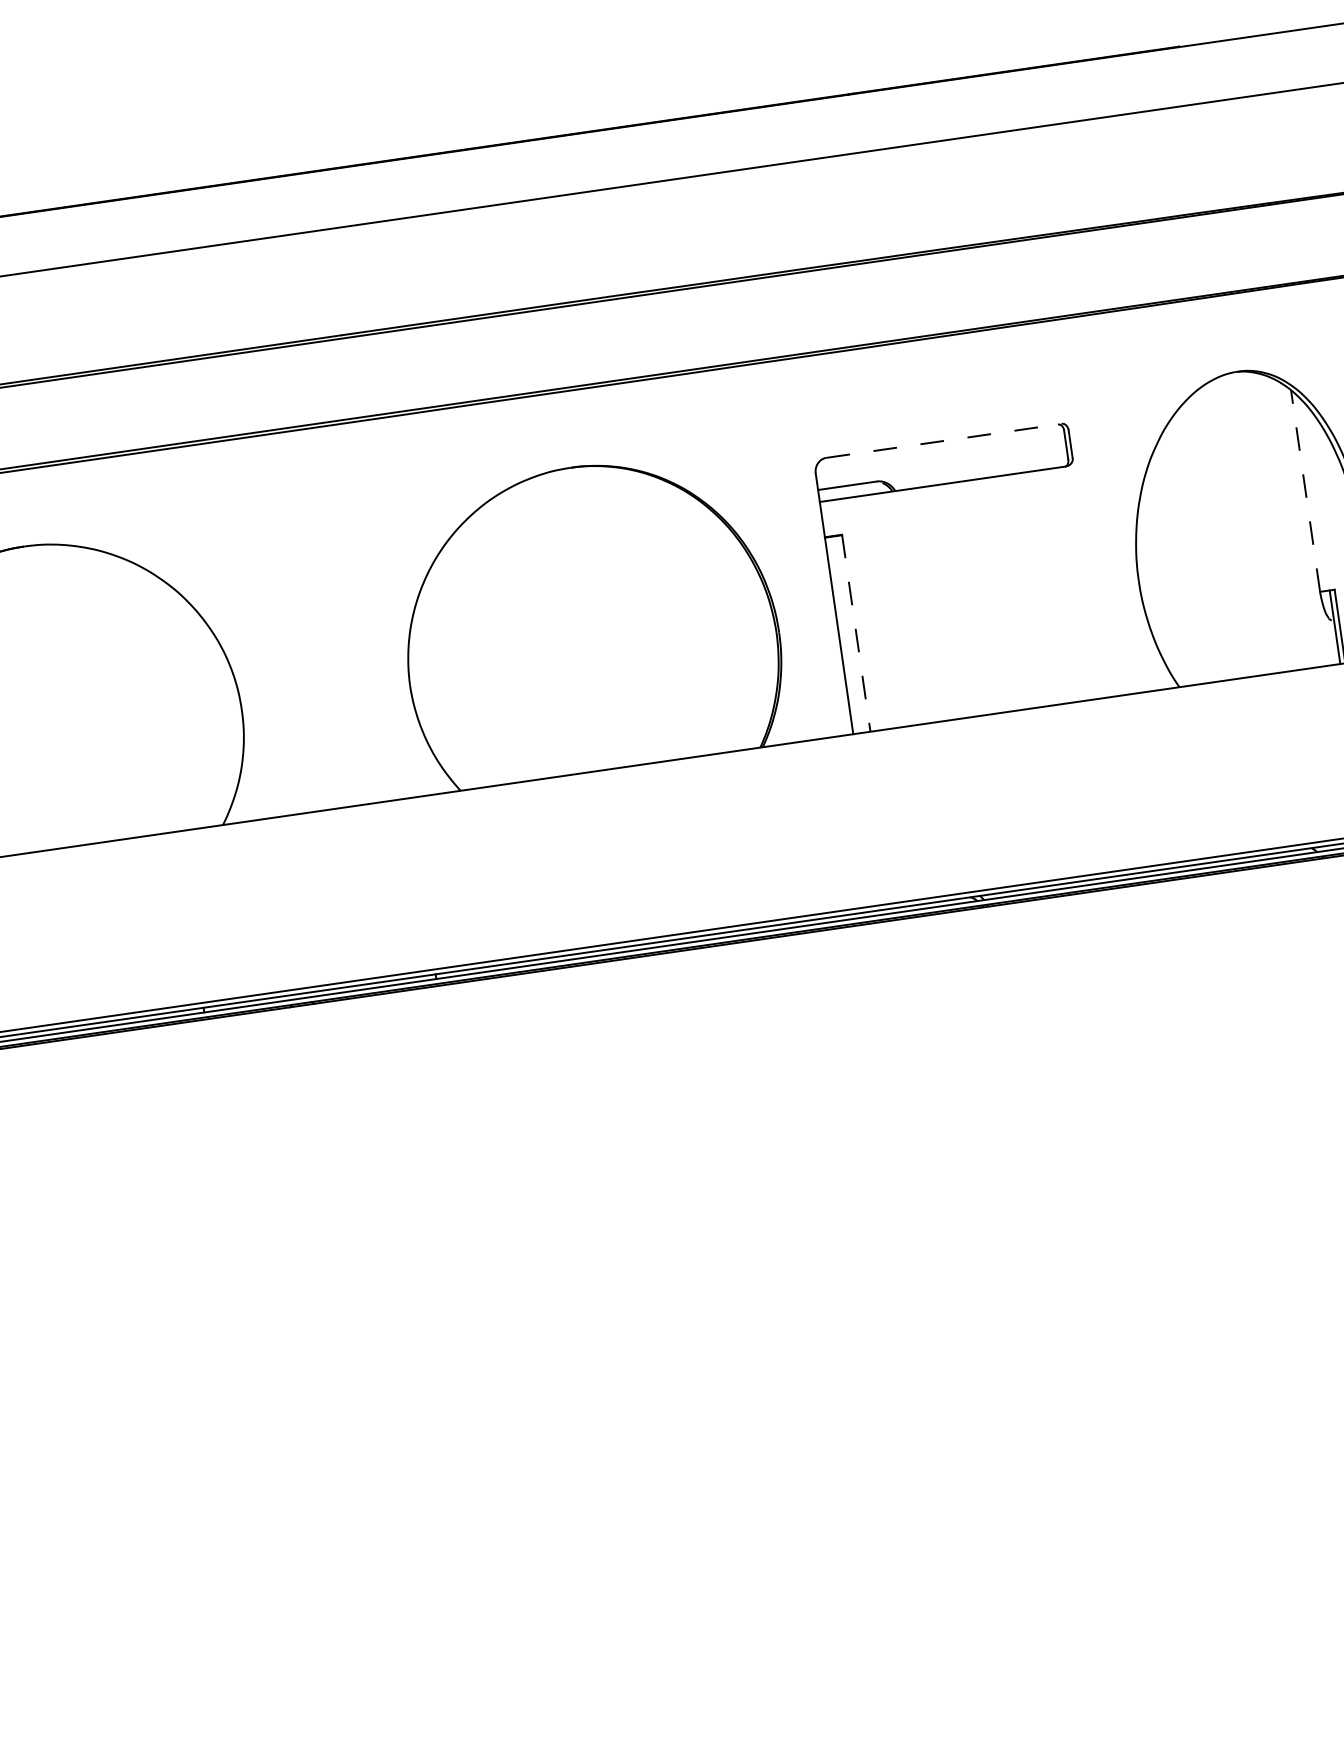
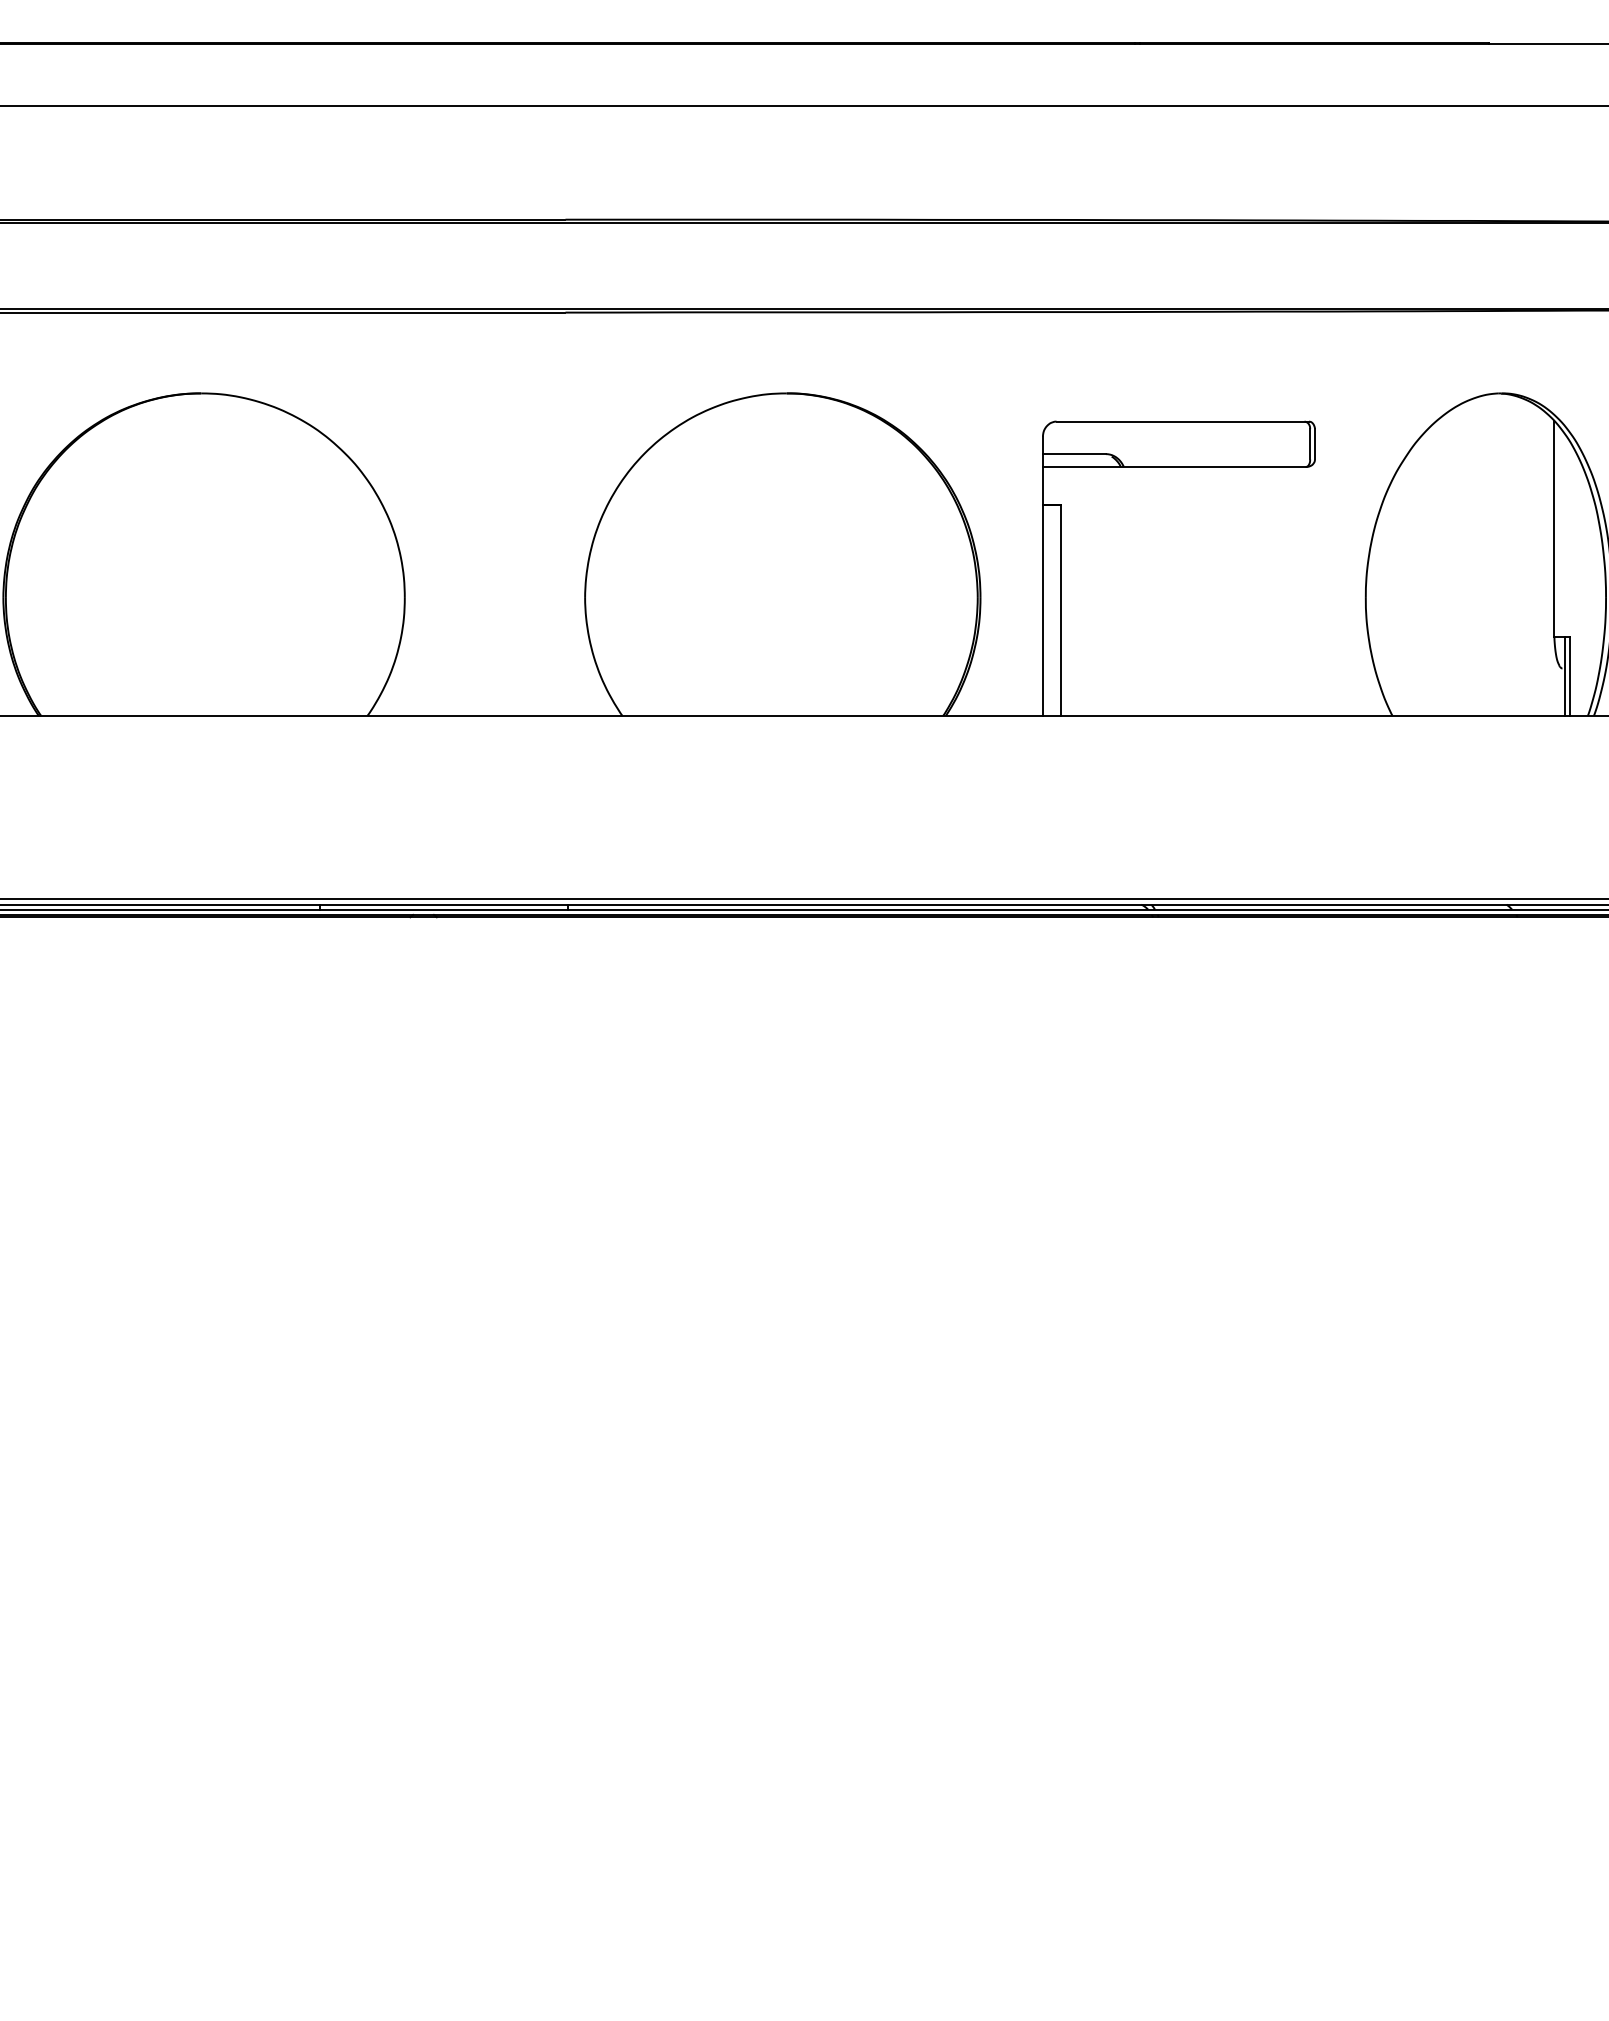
line: (944, 440) -> (1183, 421), dashed -> solid
line: (1305, 491) -> (1554, 529), dashed -> solid
line: (856, 633) -> (1061, 610), dashed -> solid

